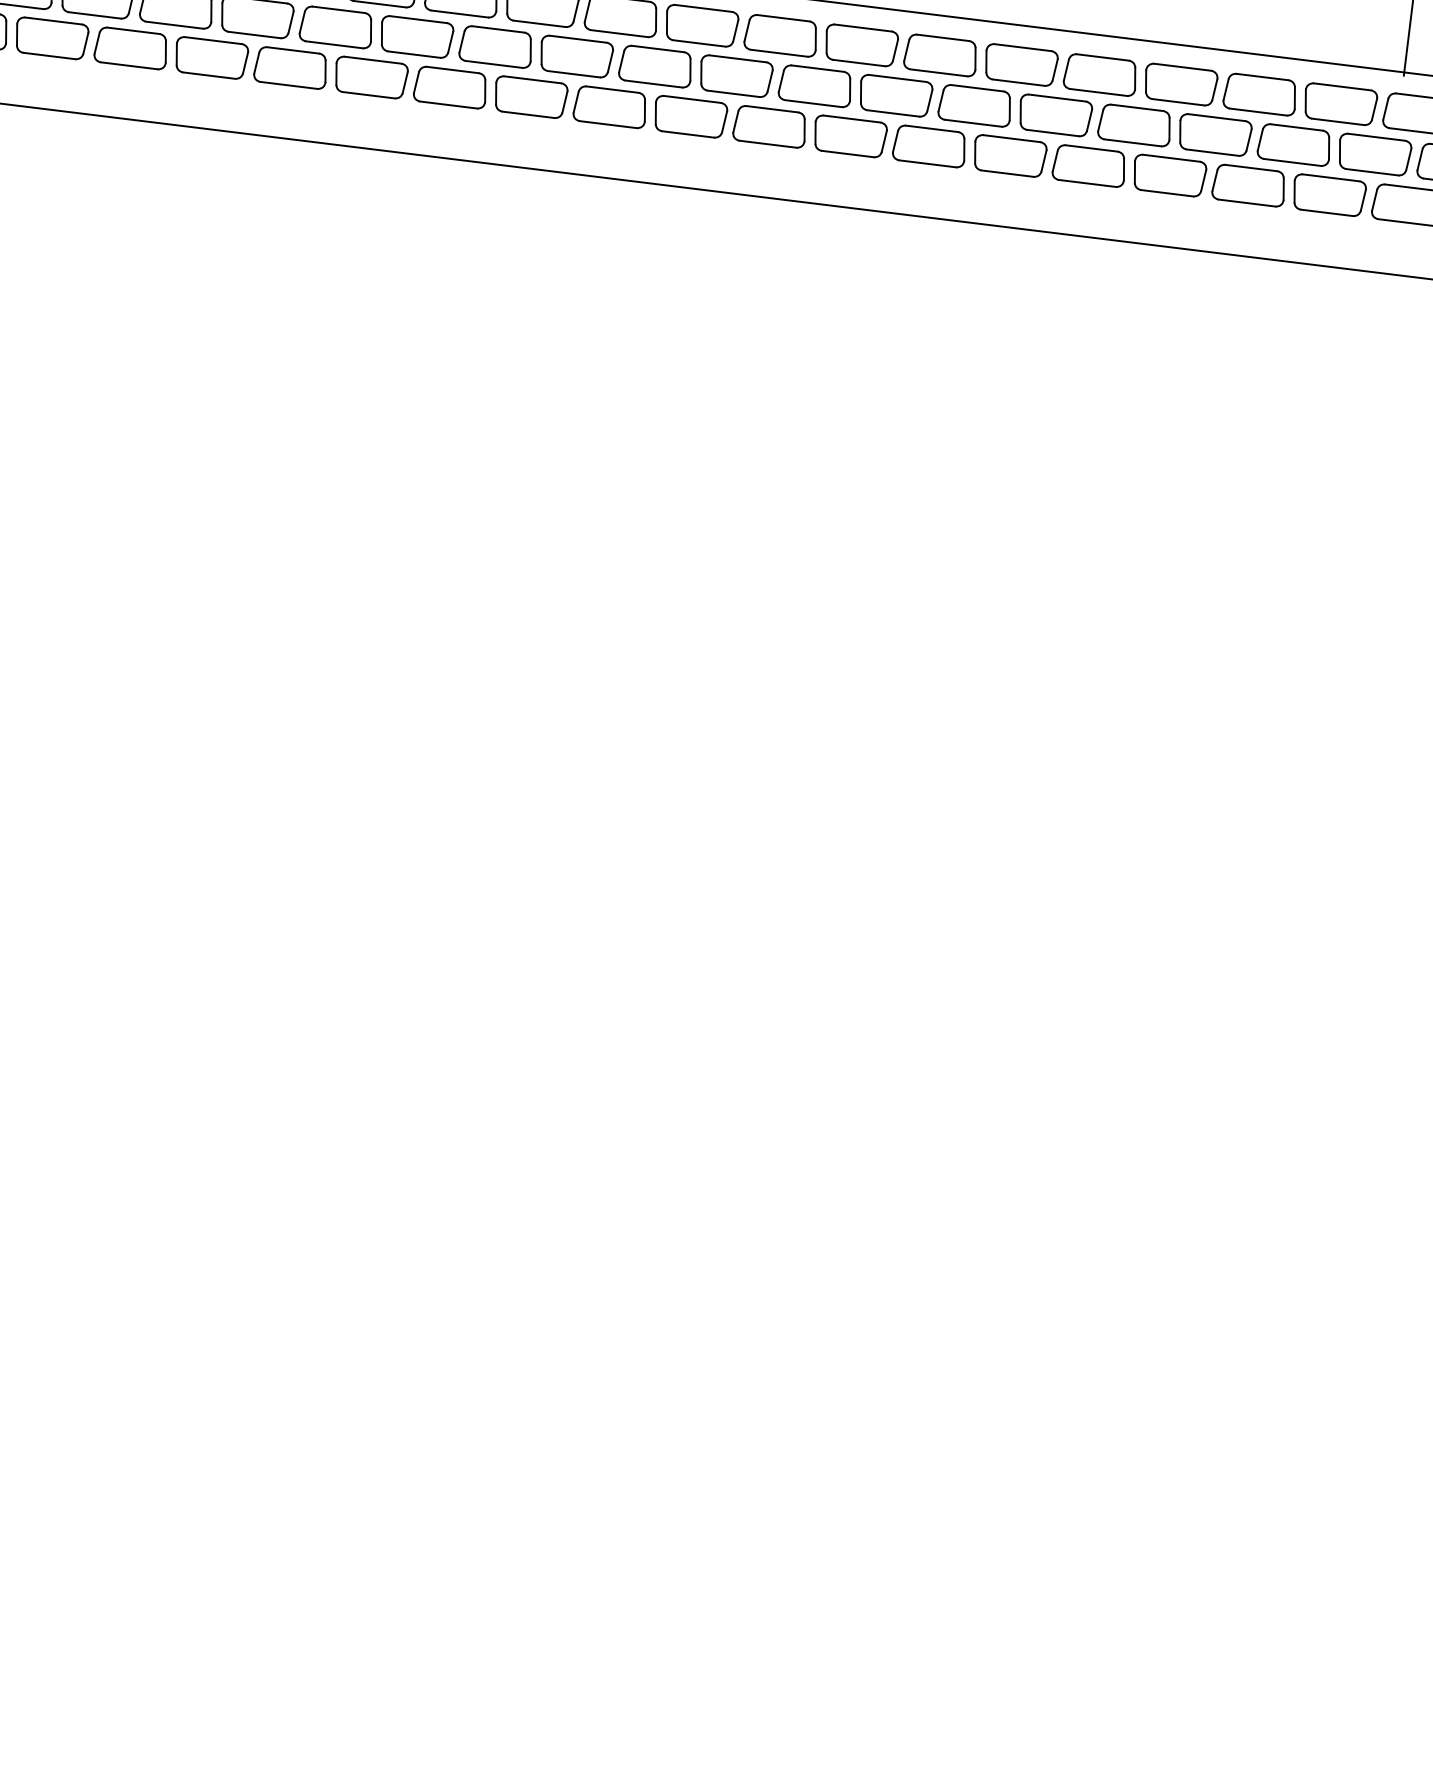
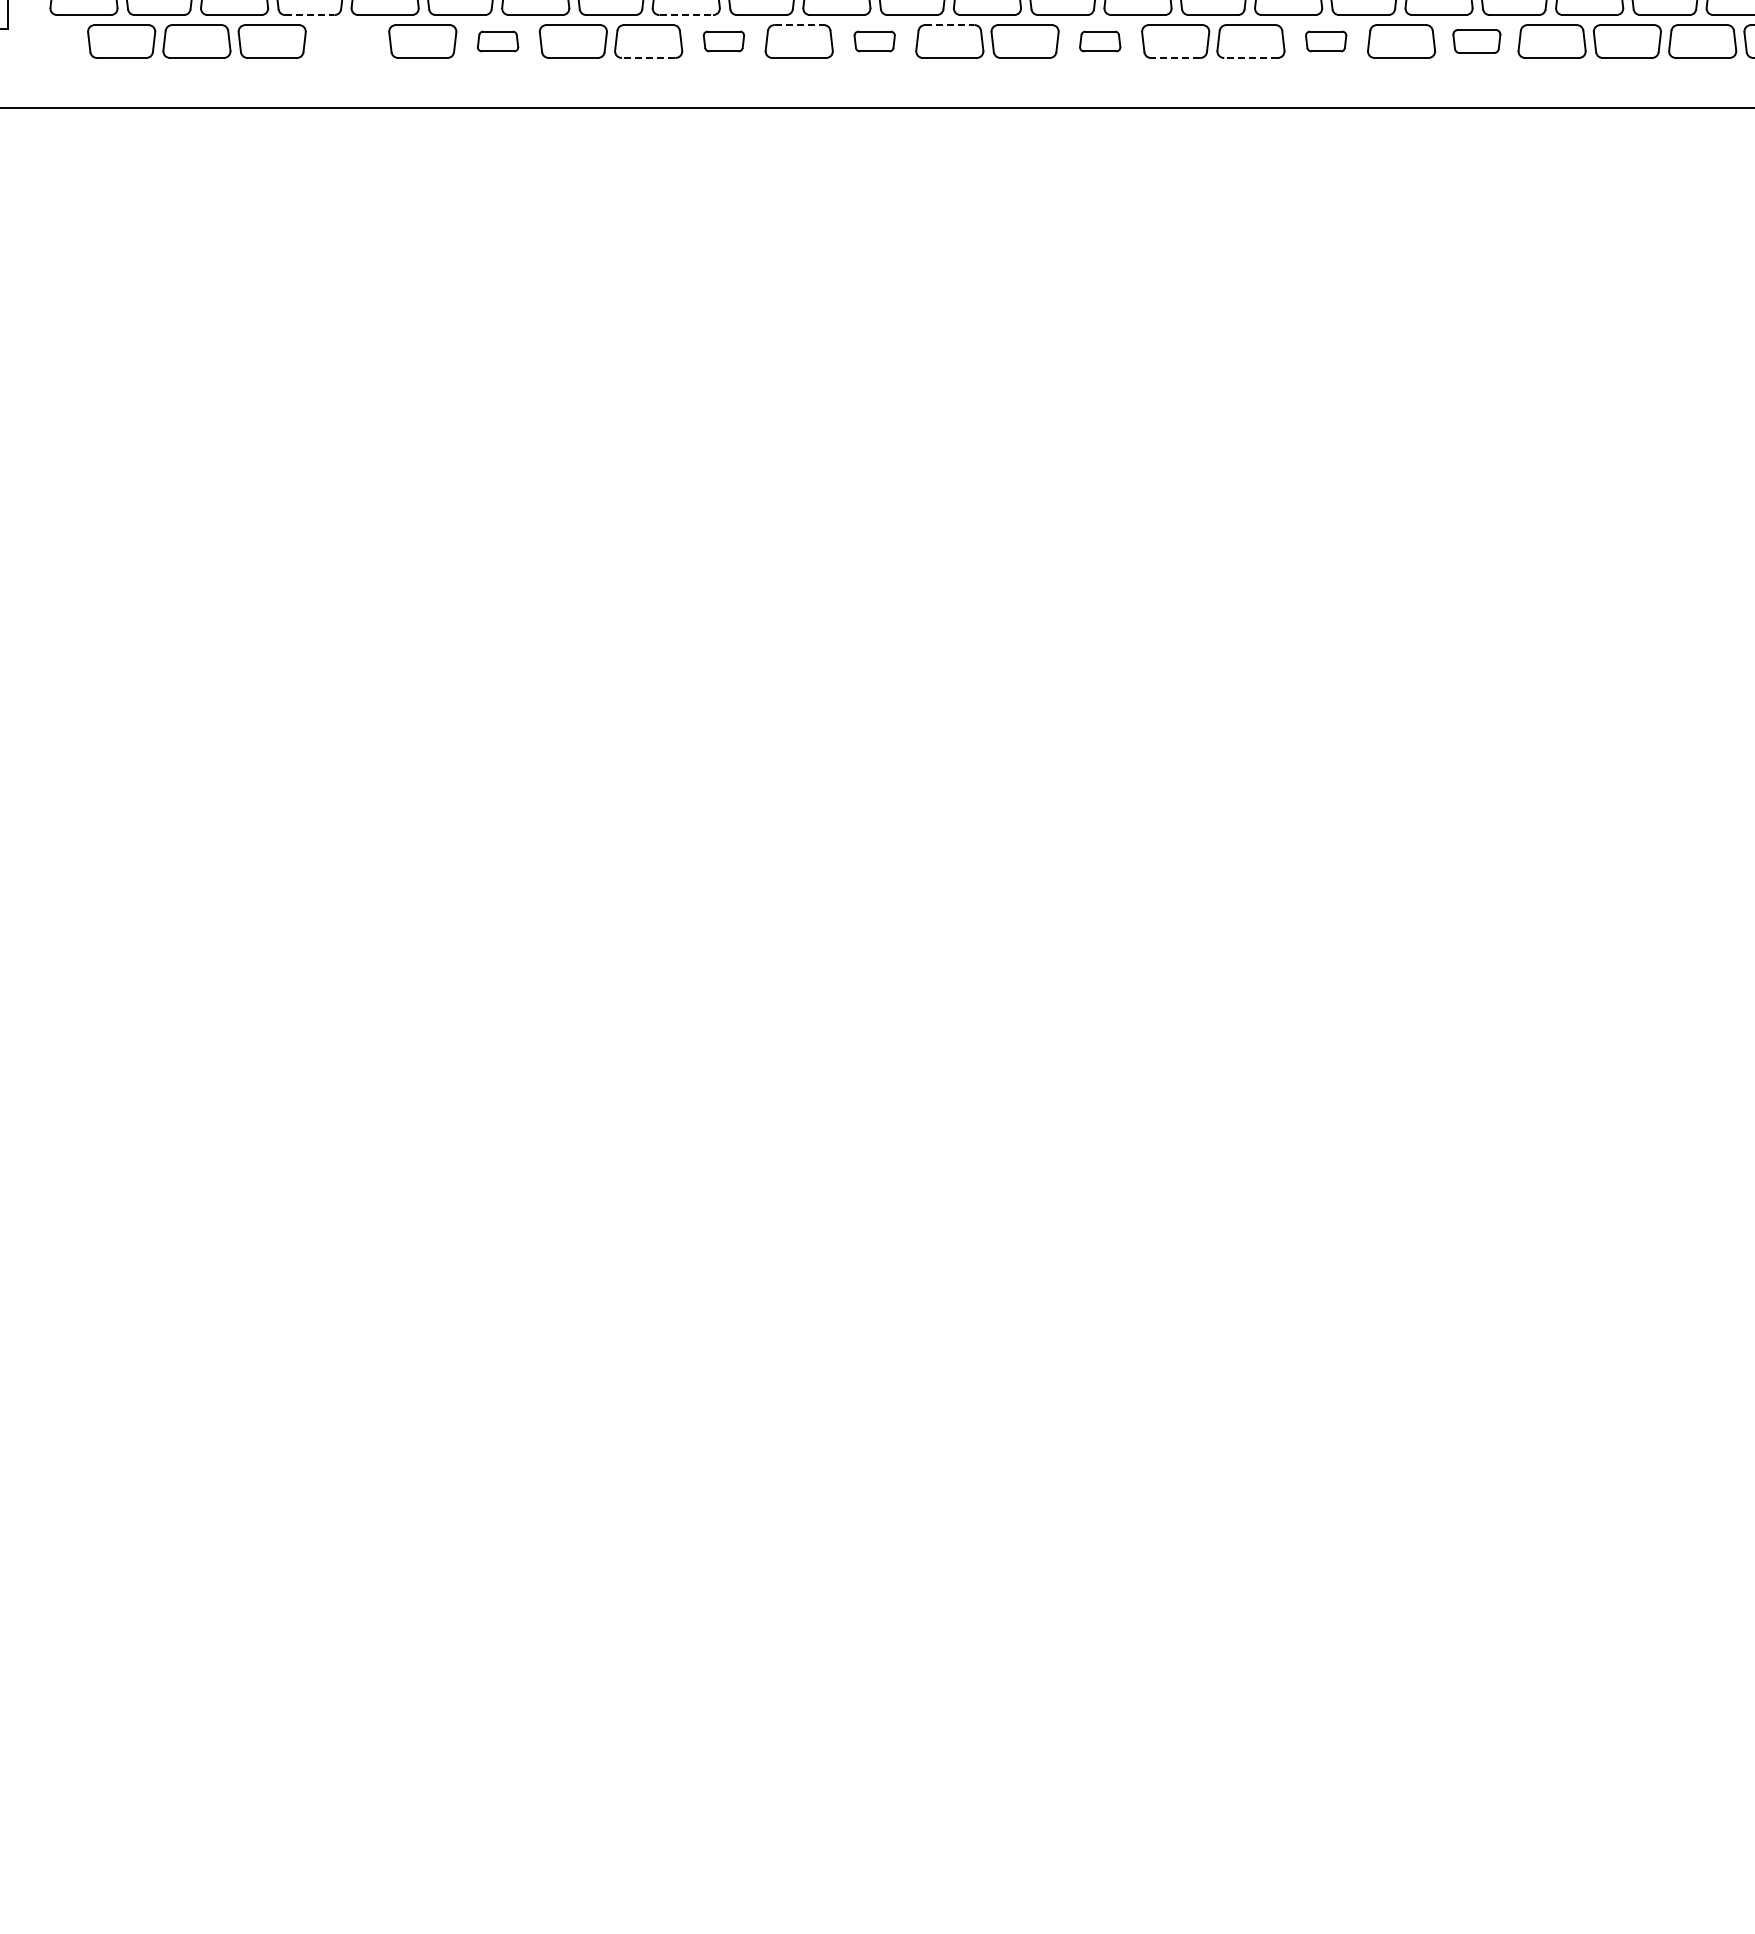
line: (95, 15) -> (310, 15), solid -> dashed
part: (131, 48) -> (347, 41), removed
line: (494, 64) -> (686, 15), solid -> dashed
part: (290, 67) -> (497, 41), size x0.6
line: (612, 90) -> (799, 25), solid -> dashed
part: (530, 97) -> (723, 41), size x0.6
line: (448, 105) -> (648, 58), solid -> dashed
line: (772, 109) -> (950, 25), solid -> dashed
part: (690, 116) -> (874, 41), size x0.6
part: (928, 146) -> (1099, 41), size x0.6
line: (1007, 174) -> (1175, 58), solid -> dashed
part: (1168, 175) -> (1325, 41), size x0.6
line: (1086, 183) -> (1250, 58), solid -> dashed
part: (1328, 195) -> (1476, 41), size x0.7

